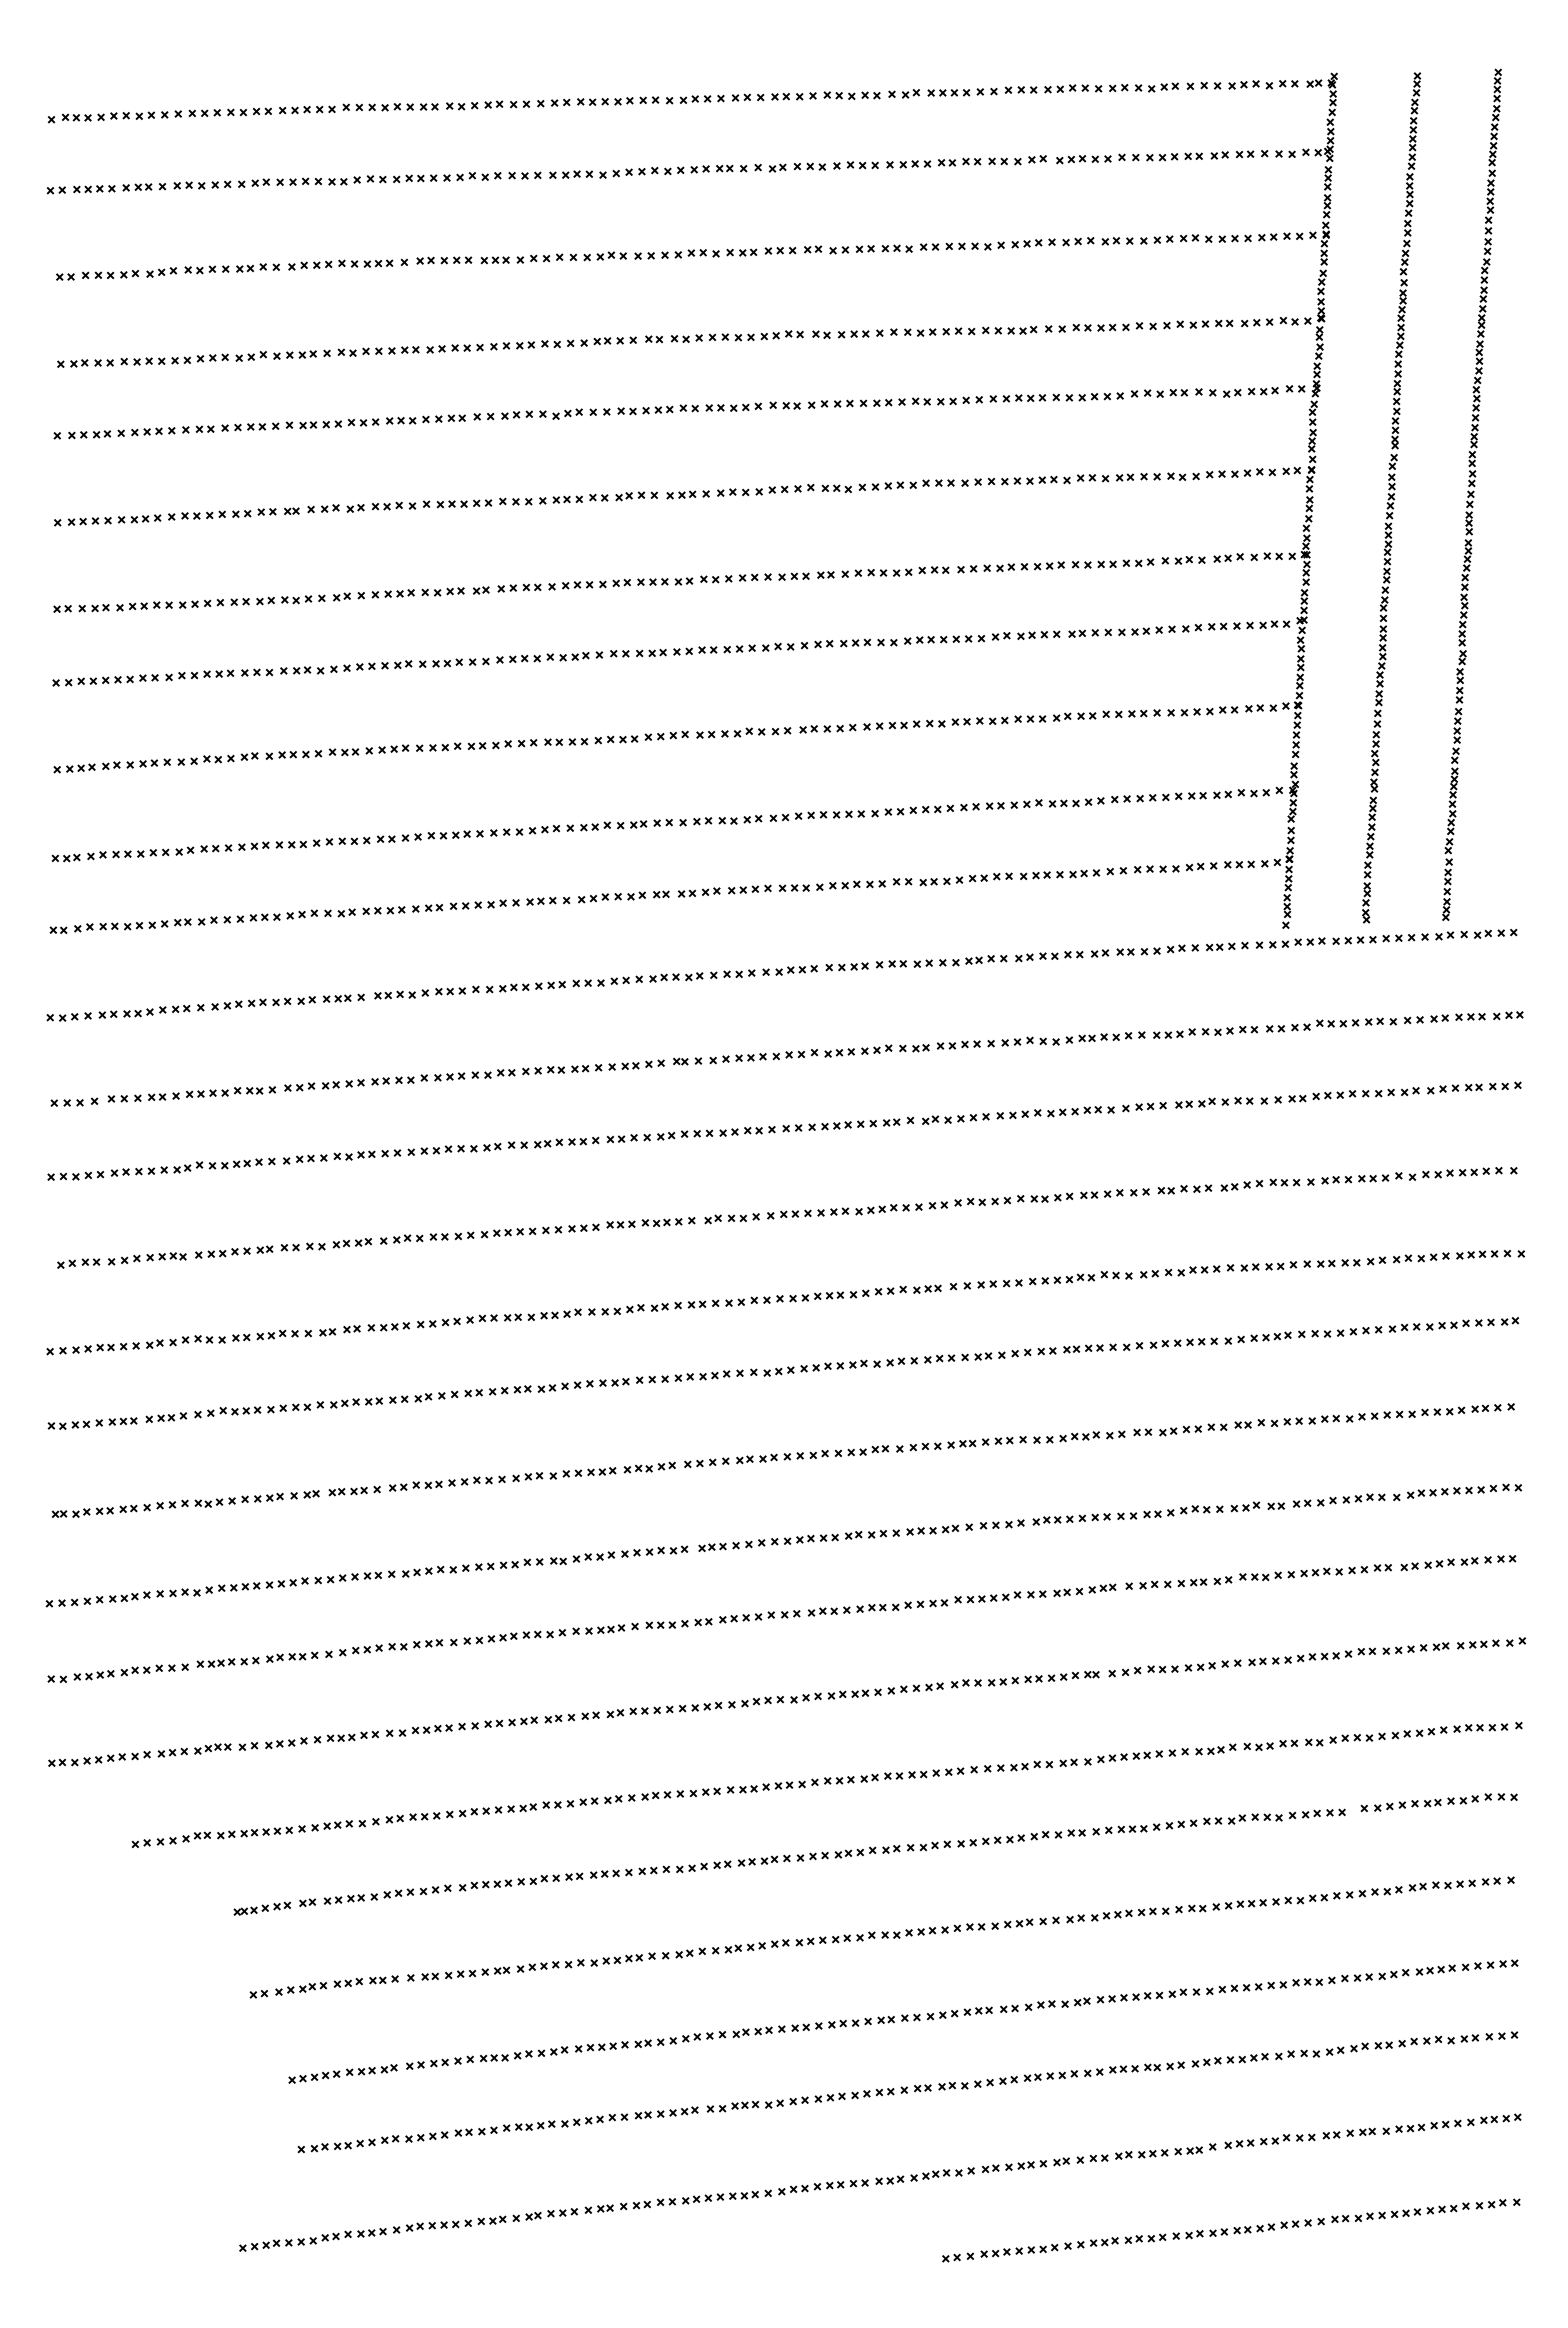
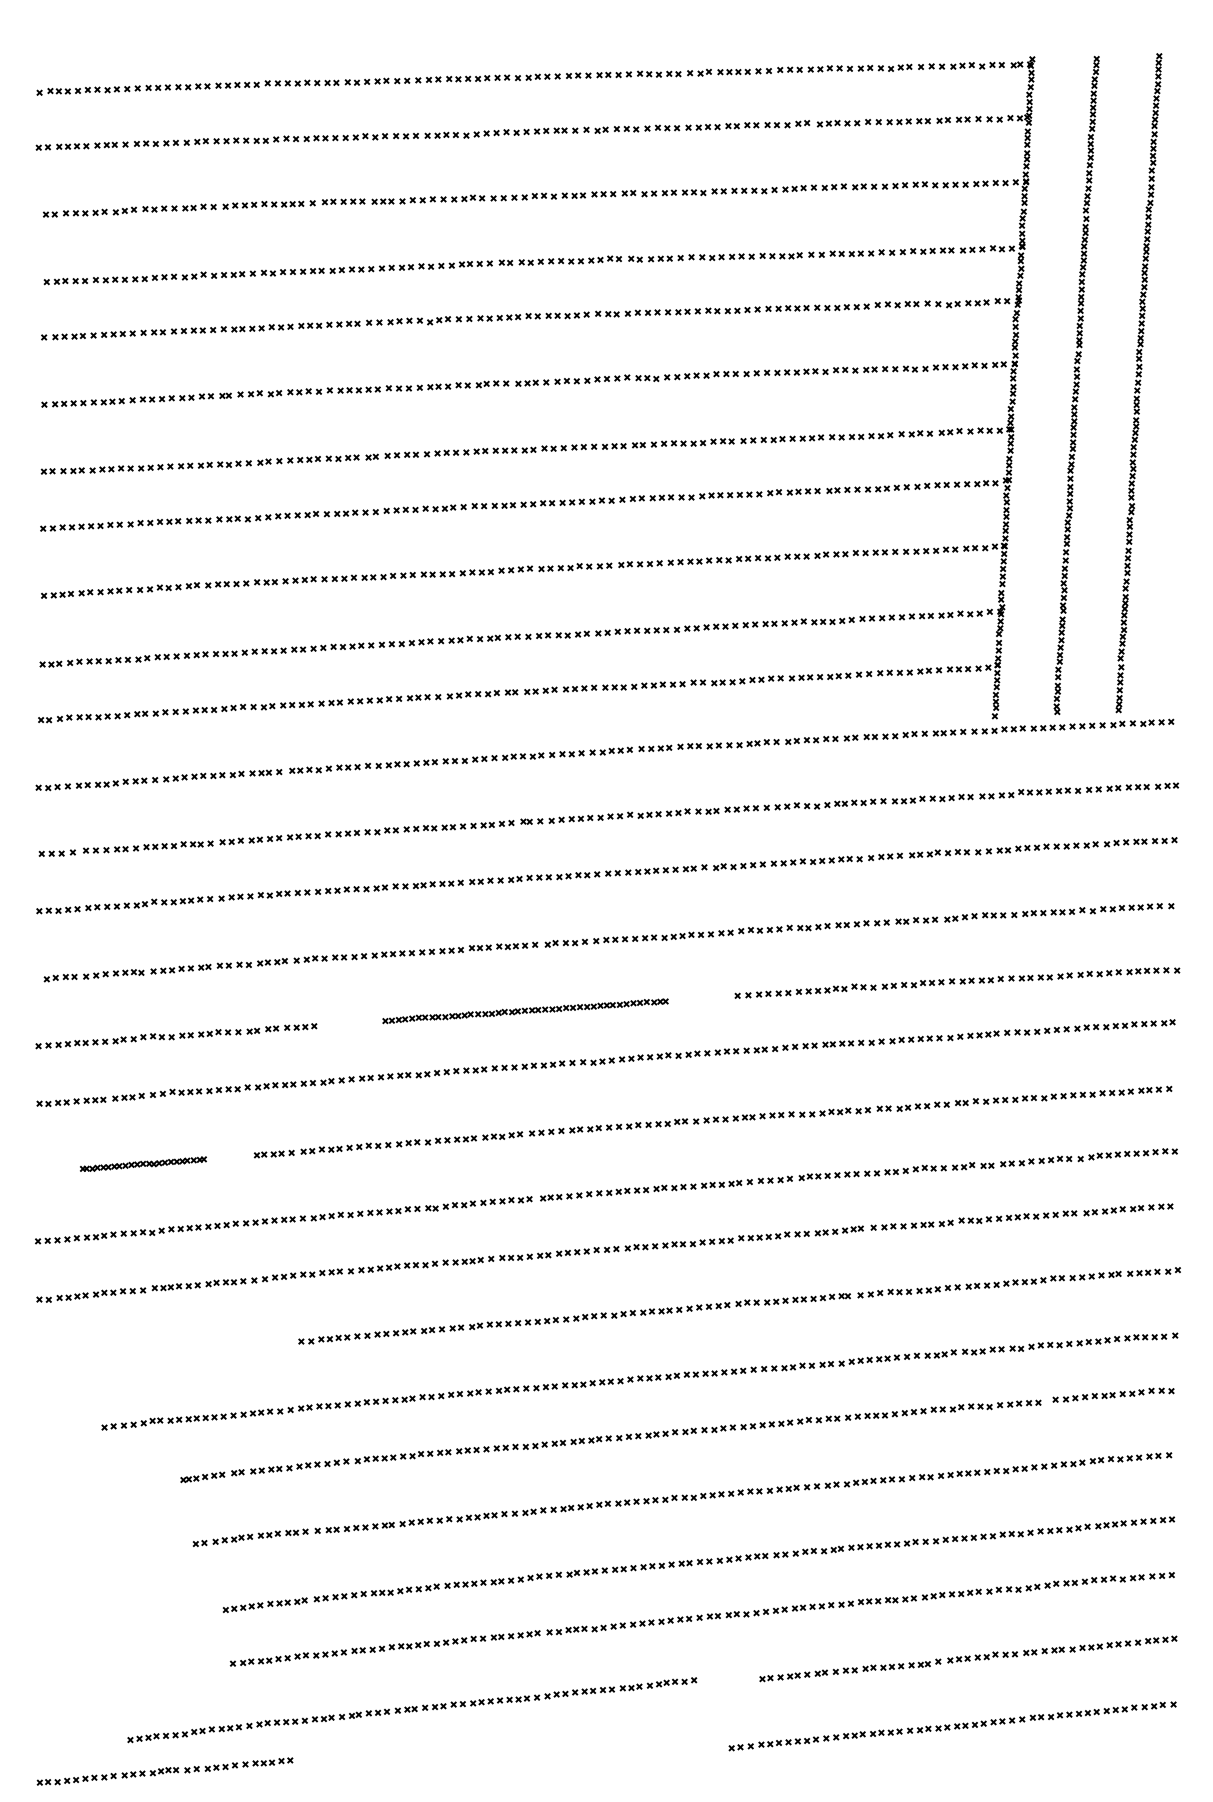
part: (679, 1306) -> (525, 1011), size x0.7
part: (185, 1503) -> (143, 1163), size x0.6
part: (213, 1748) -> (164, 1771), moved
part: (606, 2209) -> (411, 1710), moved

